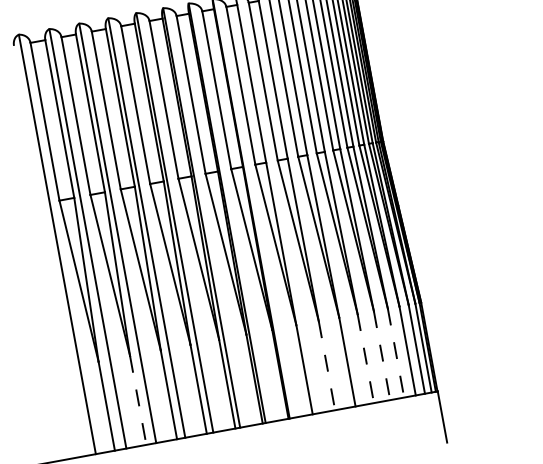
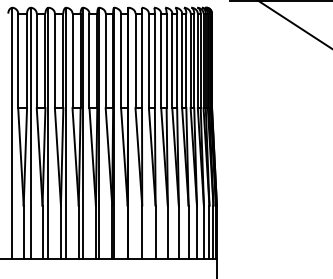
line: (395, 353) -> (196, 232), dashed -> solid
line: (381, 356) -> (188, 232), dashed -> solid
line: (365, 359) -> (178, 232), dashed -> solid
line: (326, 366) -> (155, 232), dashed -> solid
line: (138, 400) -> (42, 232), dashed -> solid

